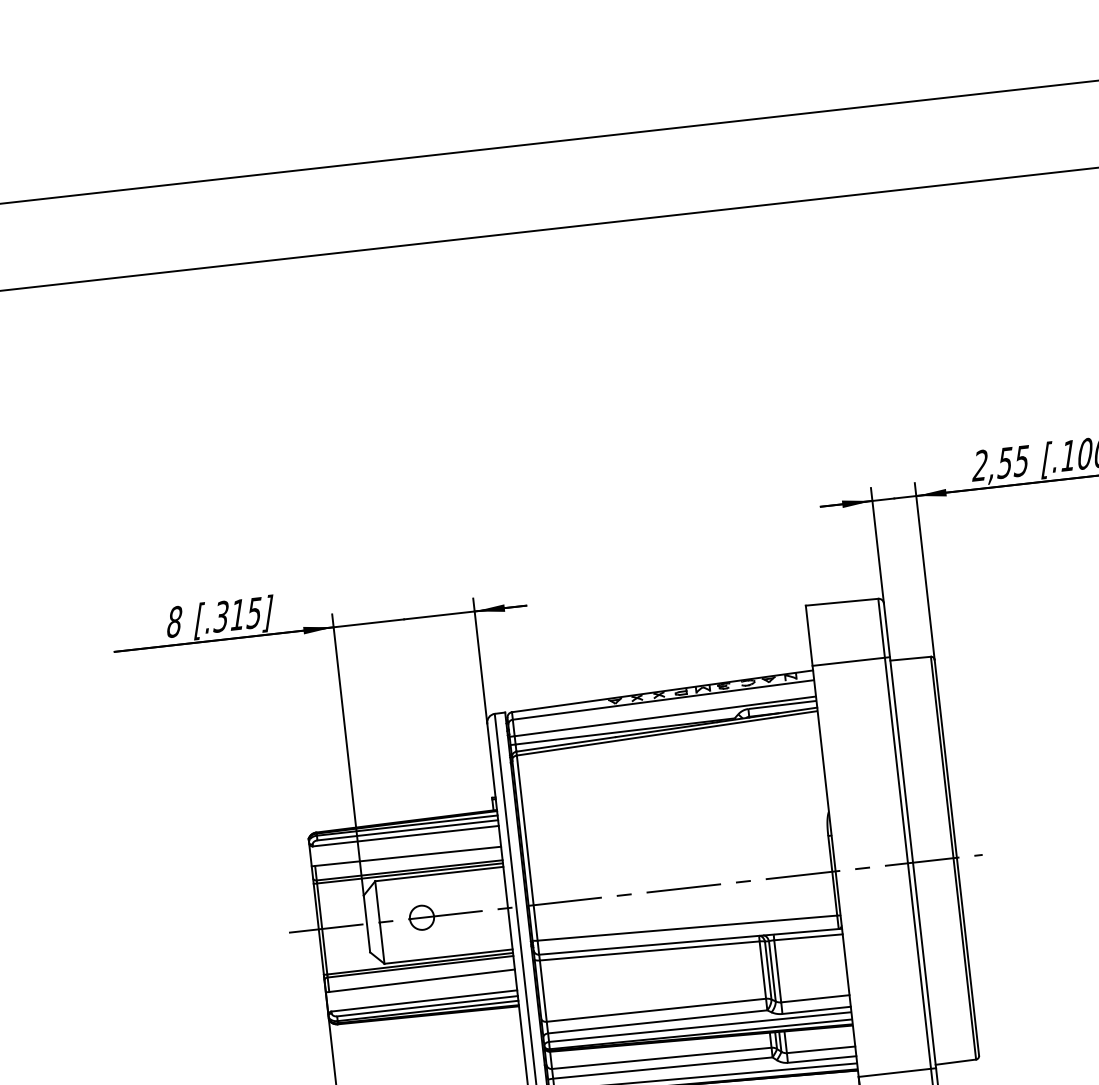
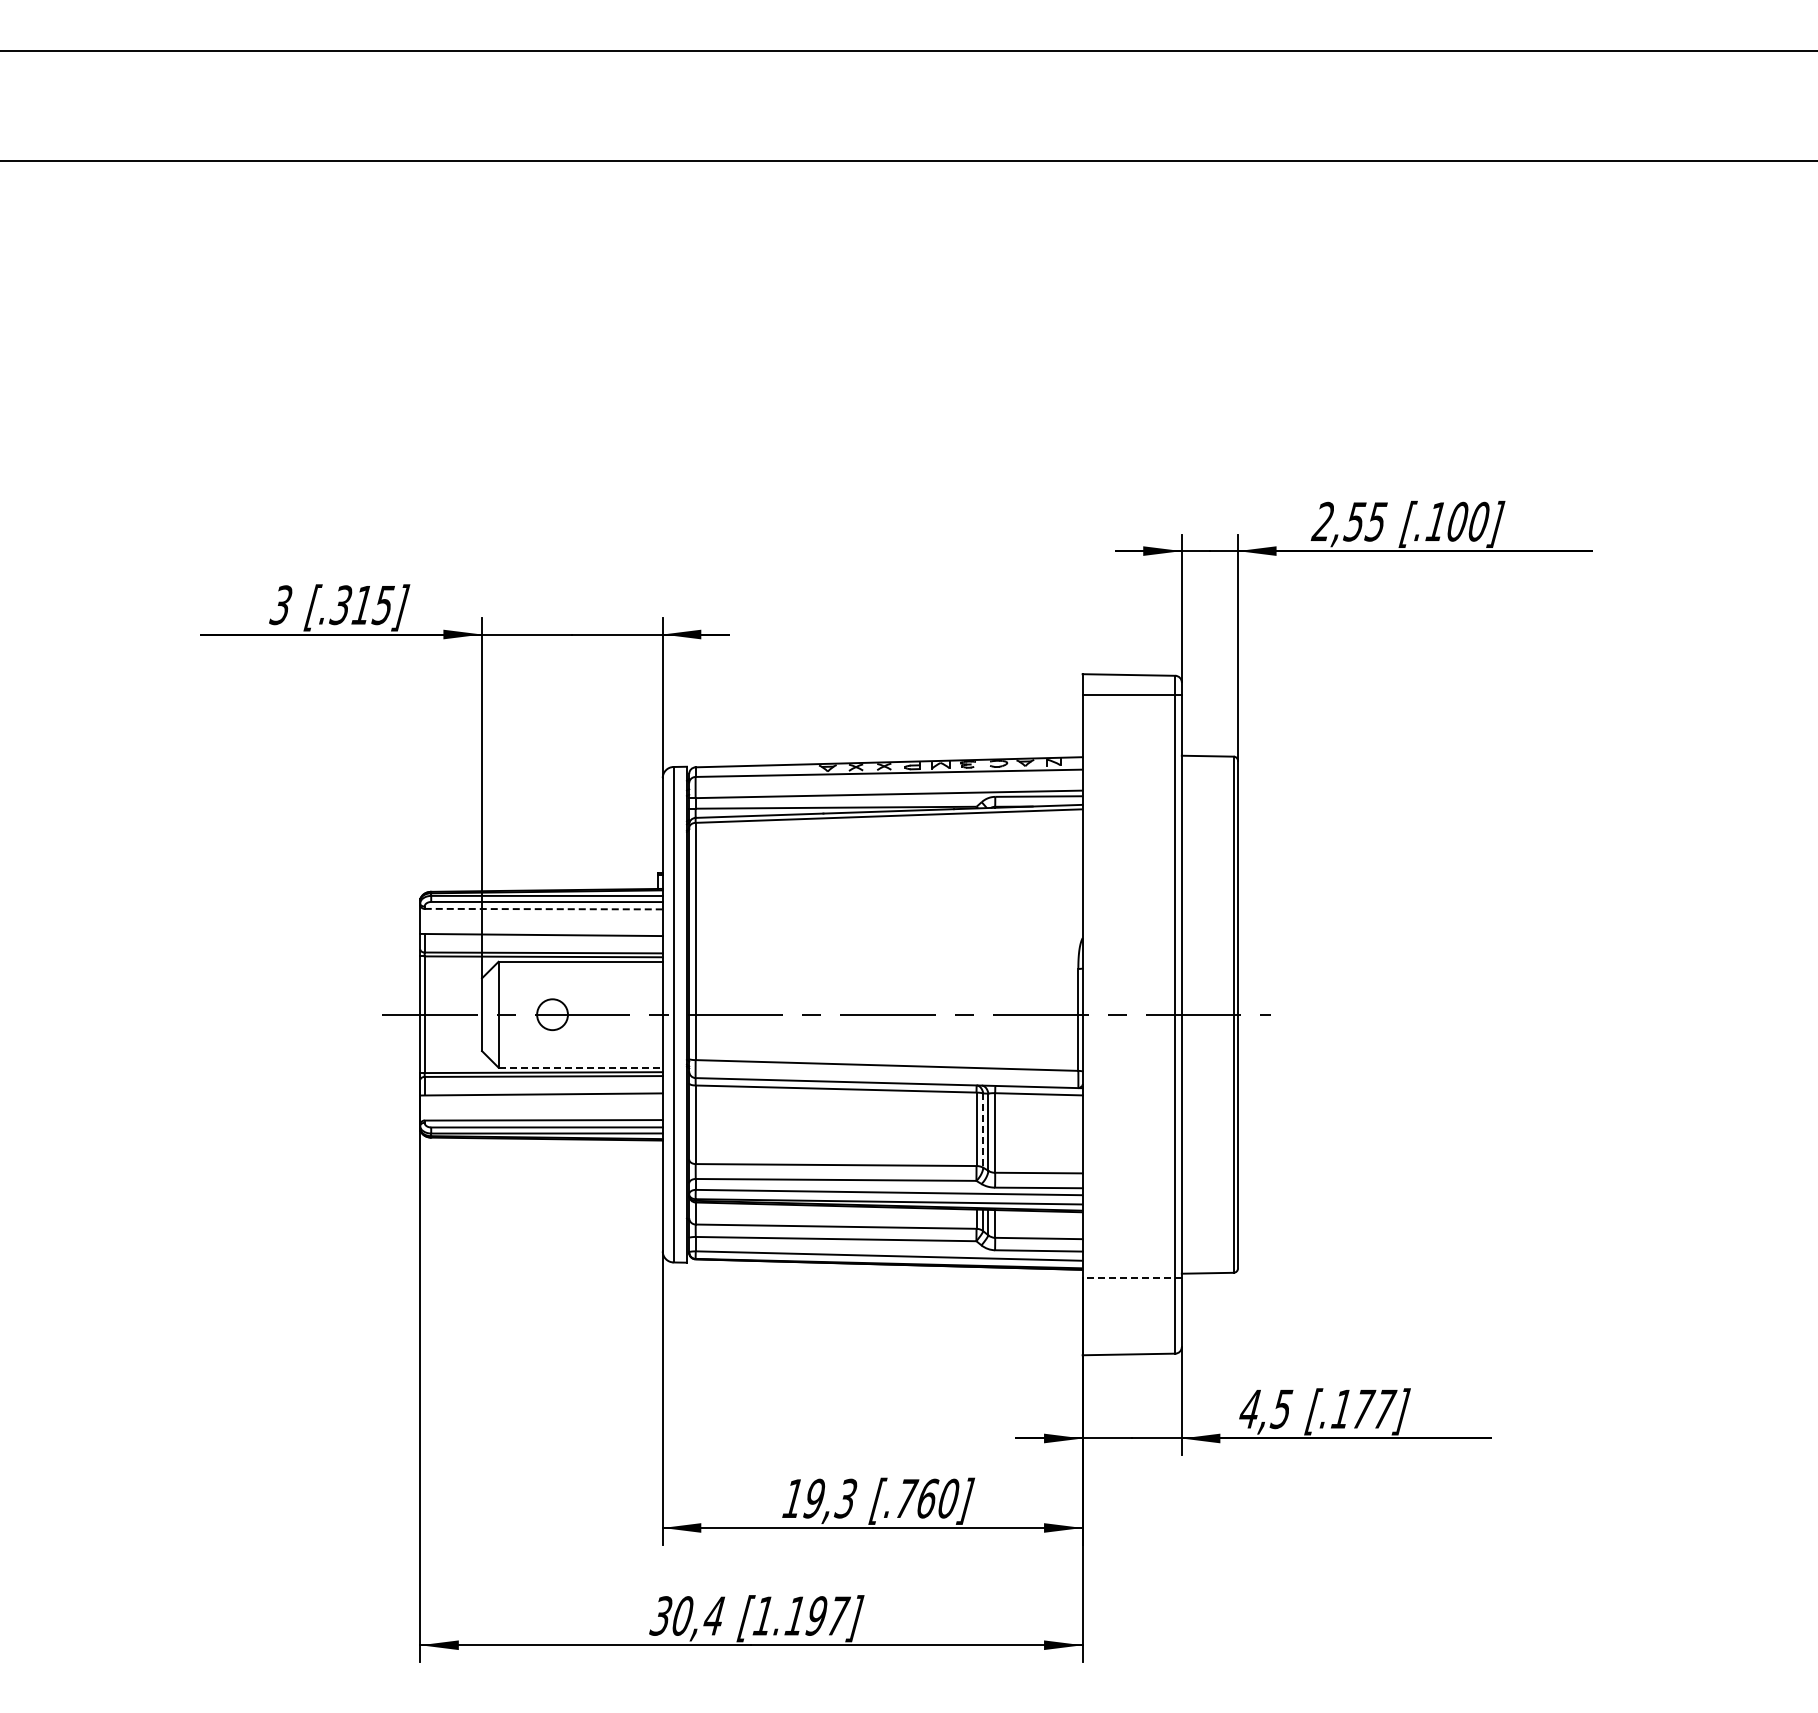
text: (173, 622) -> (280, 605), 8 -> 3
line: (850, 661) -> (1131, 695), moved
line: (405, 836) -> (543, 909), solid -> dashed
line: (449, 956) -> (581, 1067), solid -> dashed
line: (768, 971) -> (983, 1131), solid -> dashed
line: (897, 1072) -> (1132, 1278), solid -> dashed

